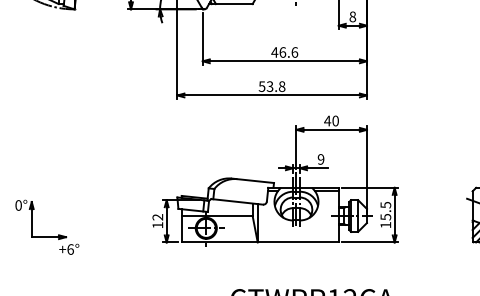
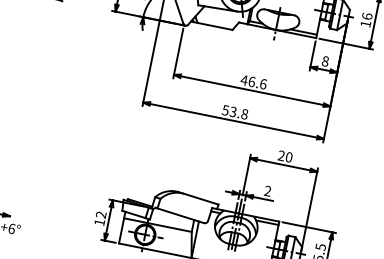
text: (327, 120) -> (281, 155), 40 -> 20
text: (320, 159) -> (267, 191), 9 -> 2

